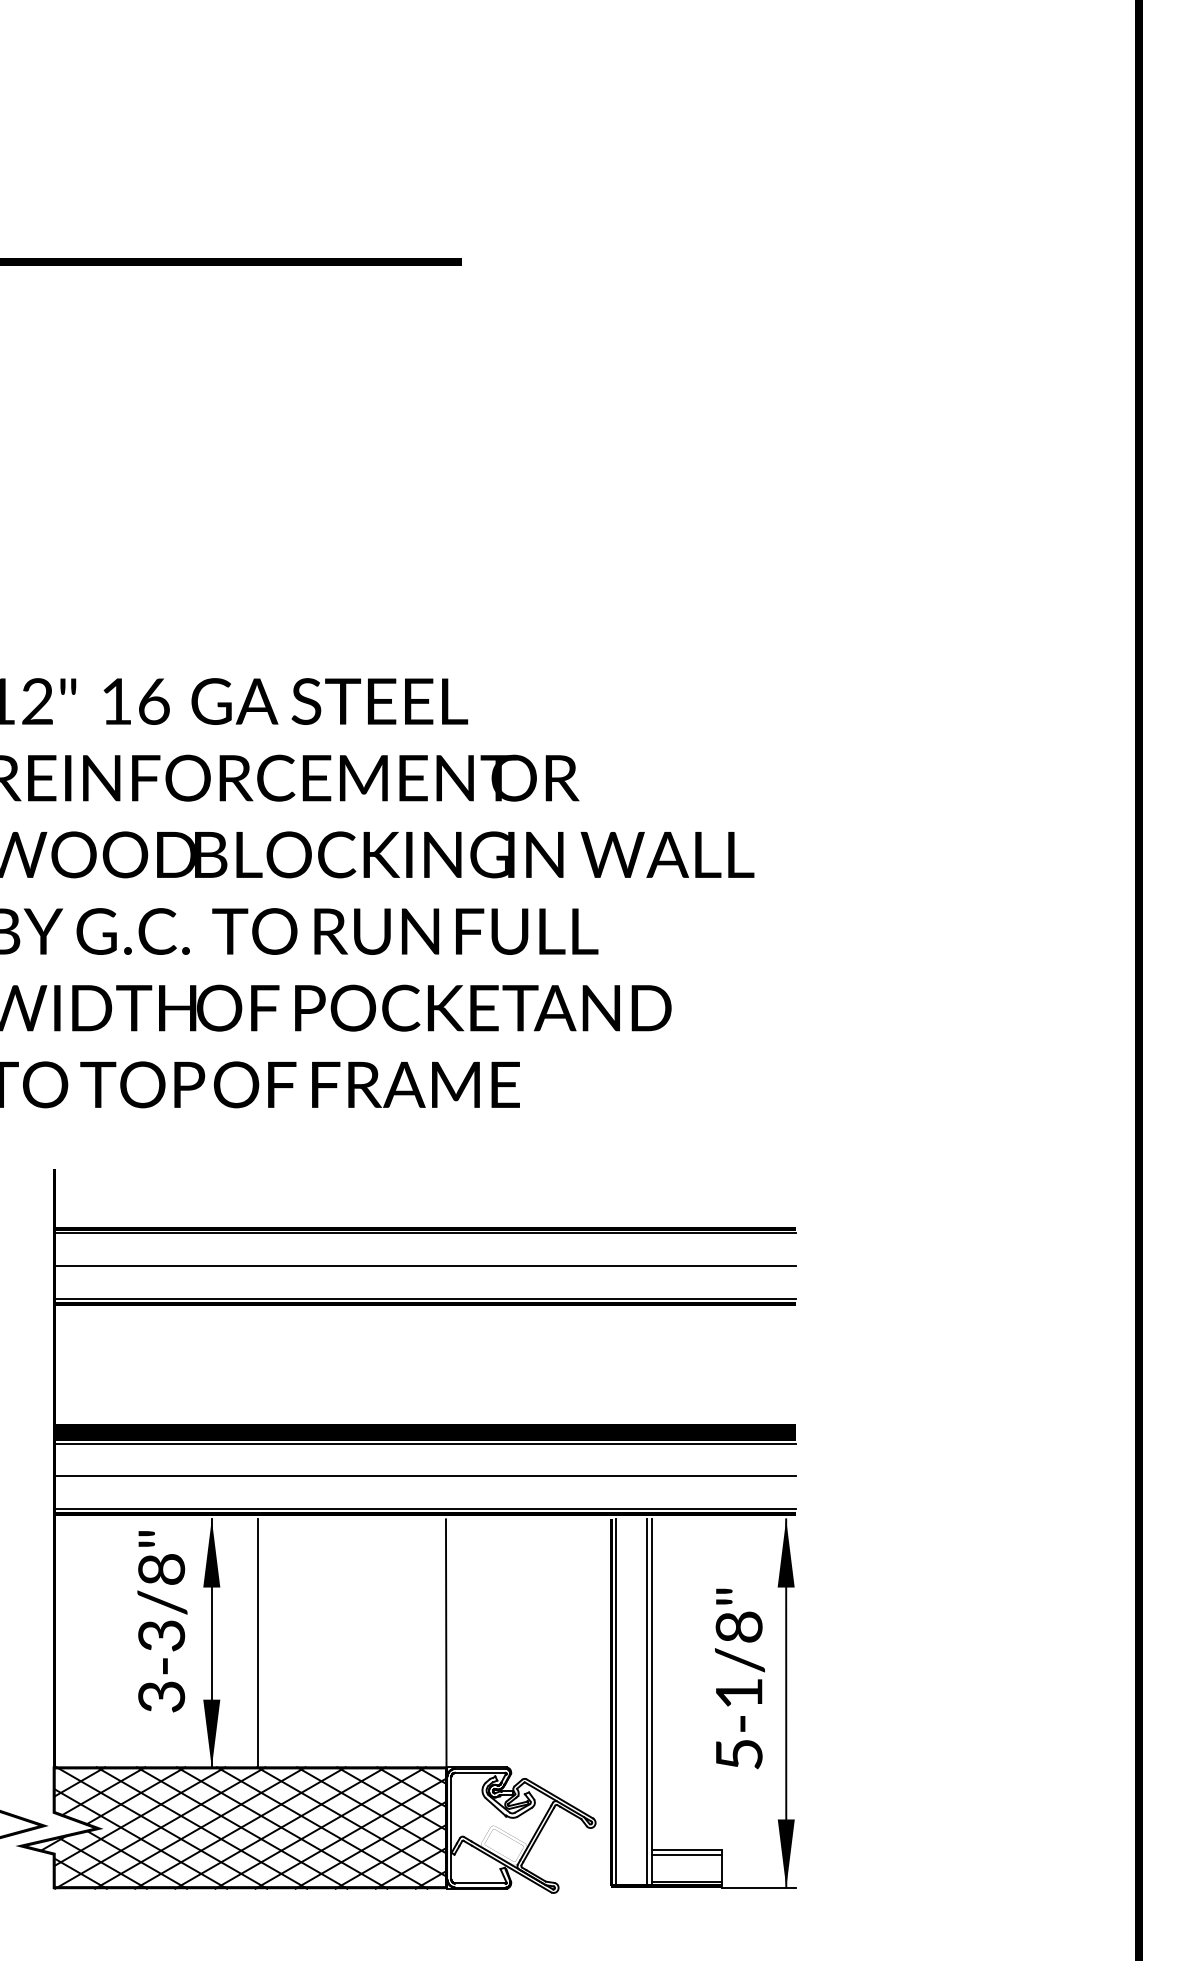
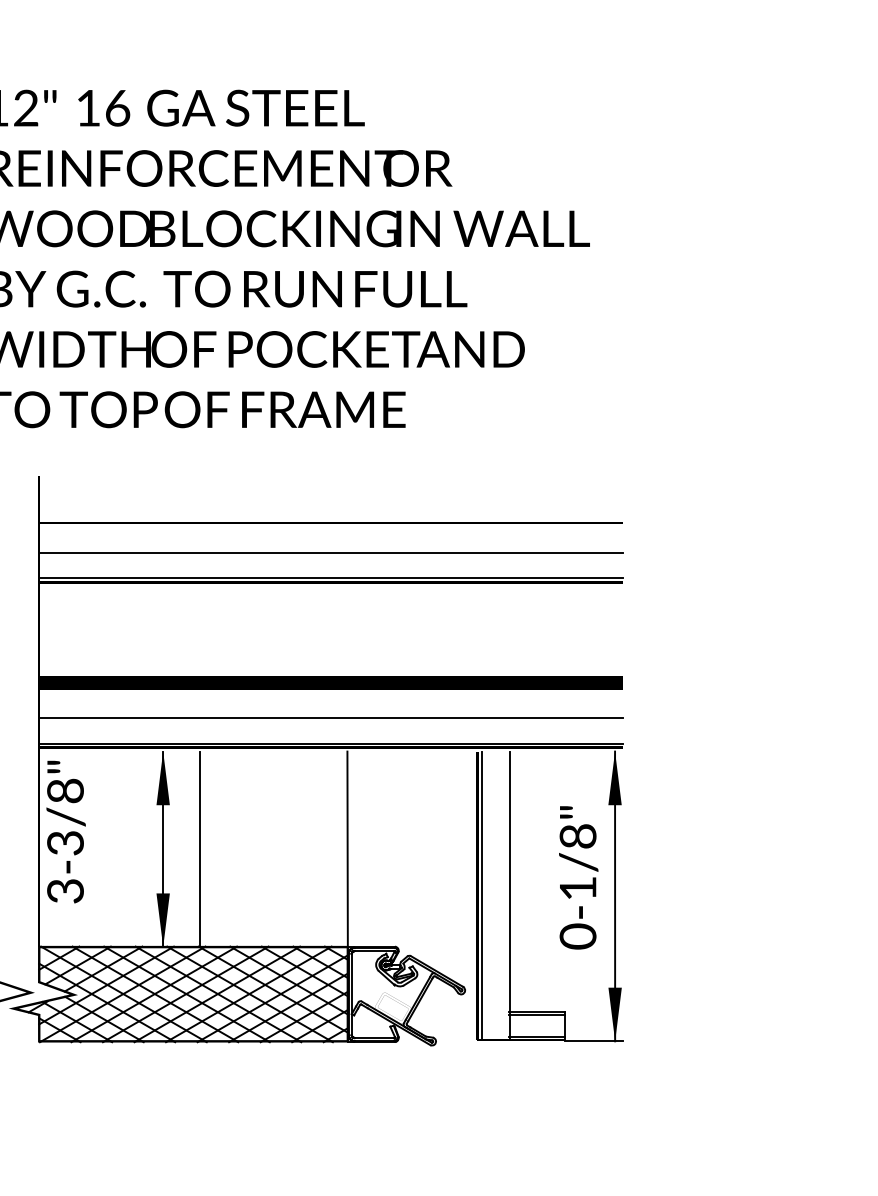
line: (424, 1233) -> (330, 526), removed
line: (424, 1443) -> (330, 691), removed
text: (162, 1621) -> (66, 831), moved
line: (647, 1702) -> (505, 895), removed
text: (738, 1754) -> (577, 936), 5-1/8" -> 0-1/8"

